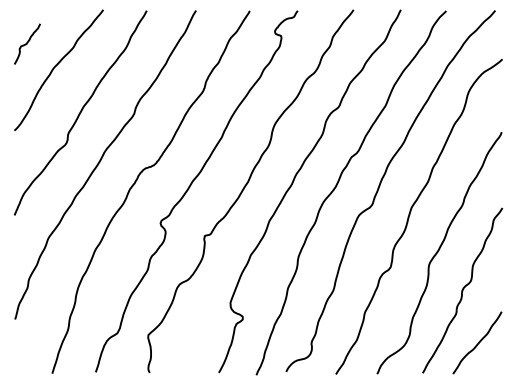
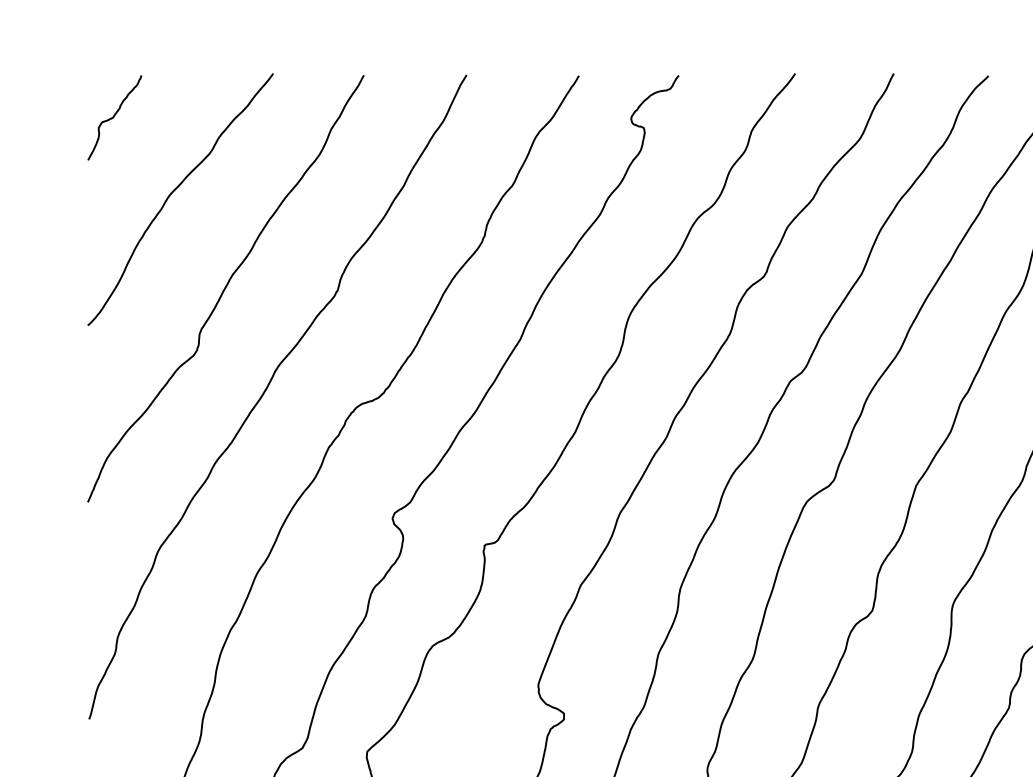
curve: (27, 43) -> (115, 116), moved

